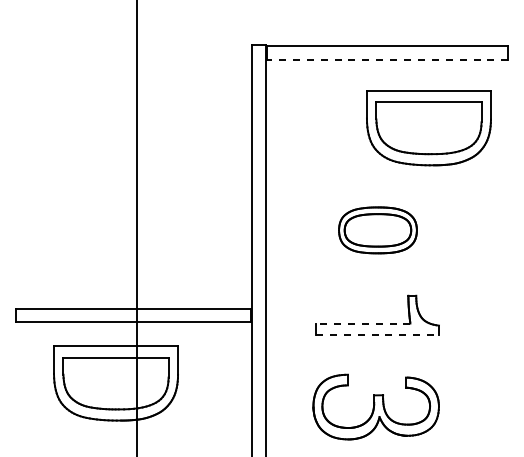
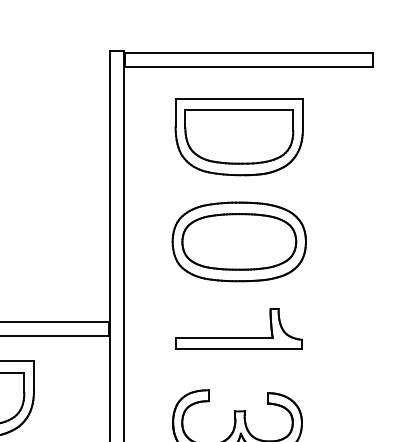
line: (387, 59) -> (249, 66), dashed -> solid
part: (428, 128) -> (238, 137), moved
part: (377, 230) -> (238, 242), size x1.67
line: (362, 323) -> (223, 337), dashed -> solid
line: (377, 334) -> (238, 348), dashed -> solid

